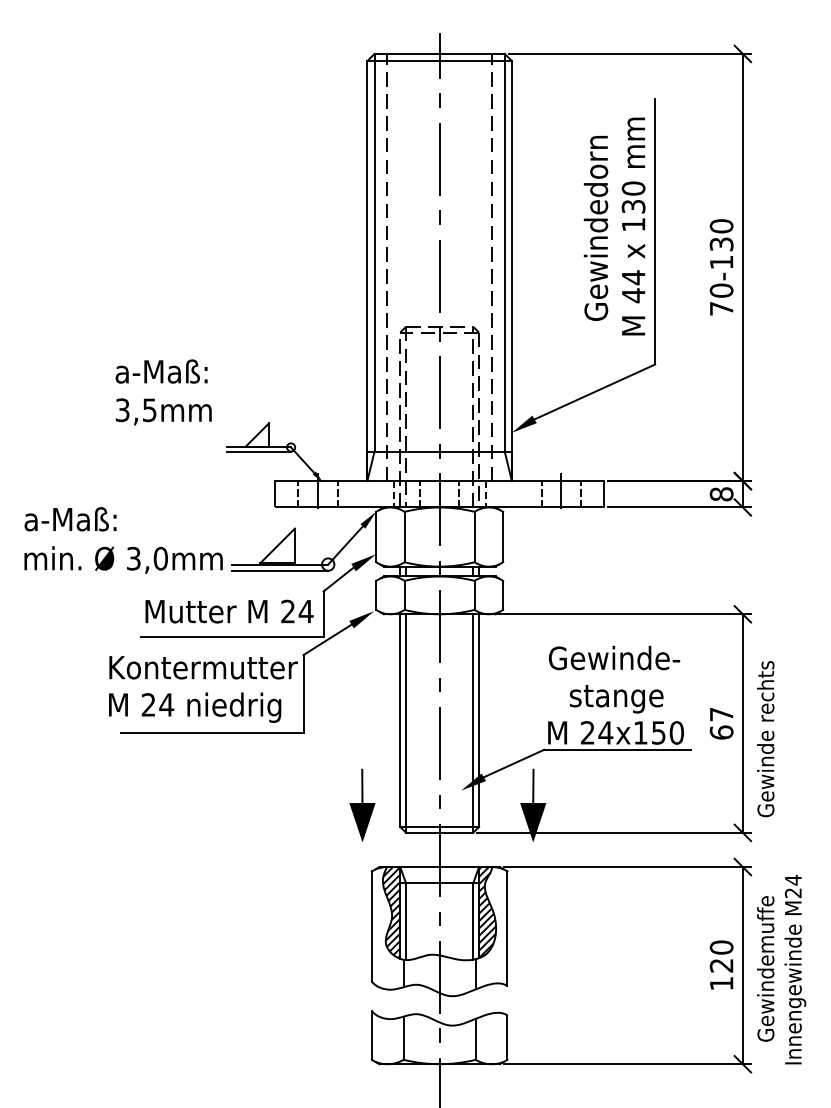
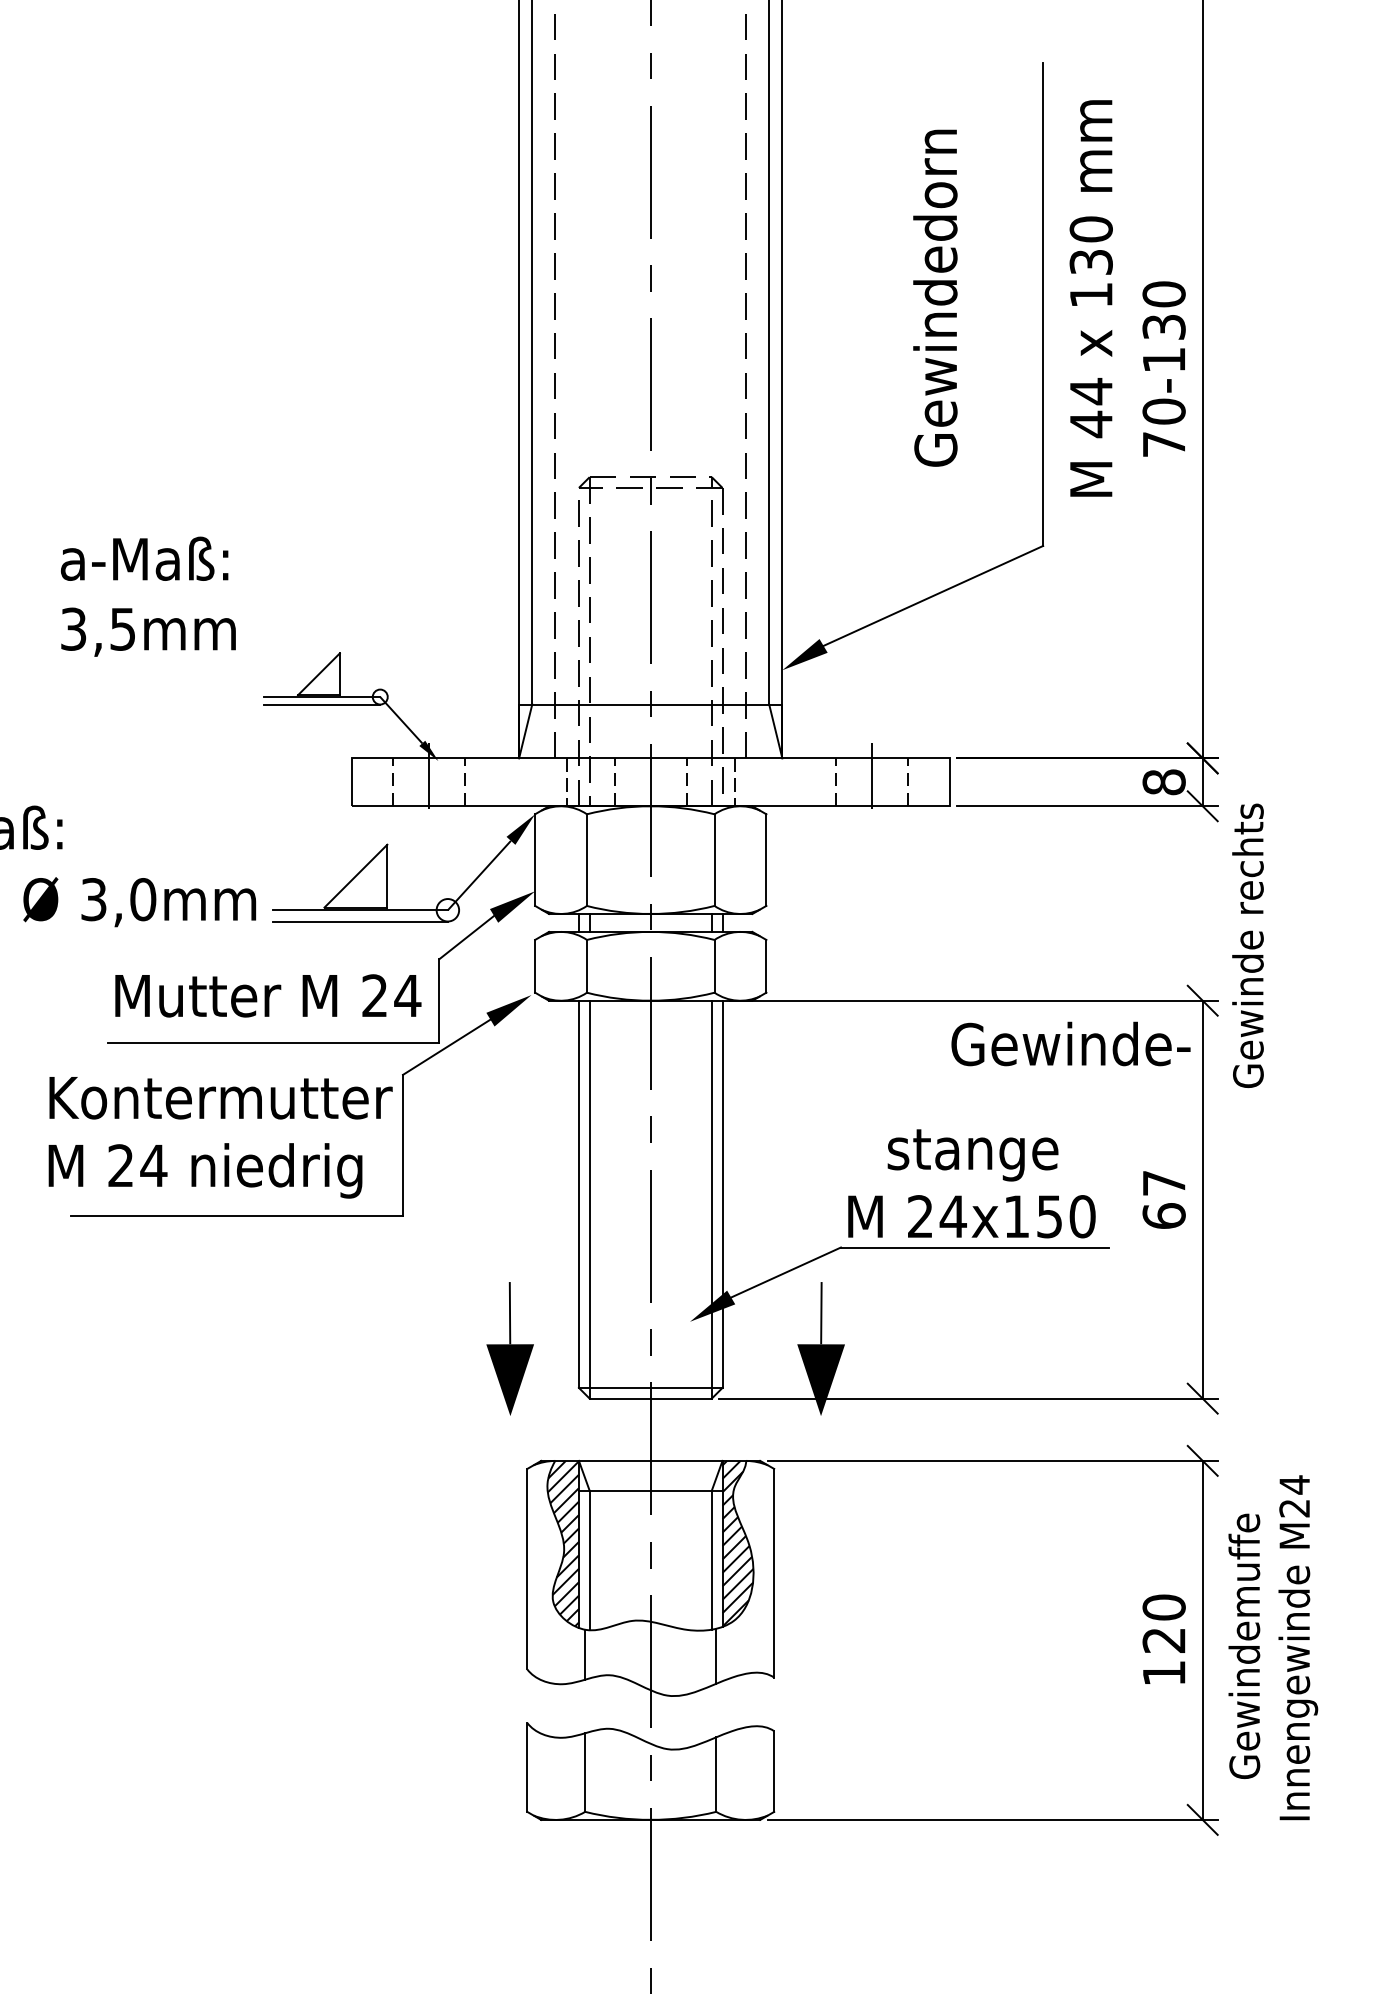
text: (633, 226) -> (1091, 298), moved
text: (614, 657) -> (1071, 1042), moved
text: (765, 739) -> (1247, 946), moved

